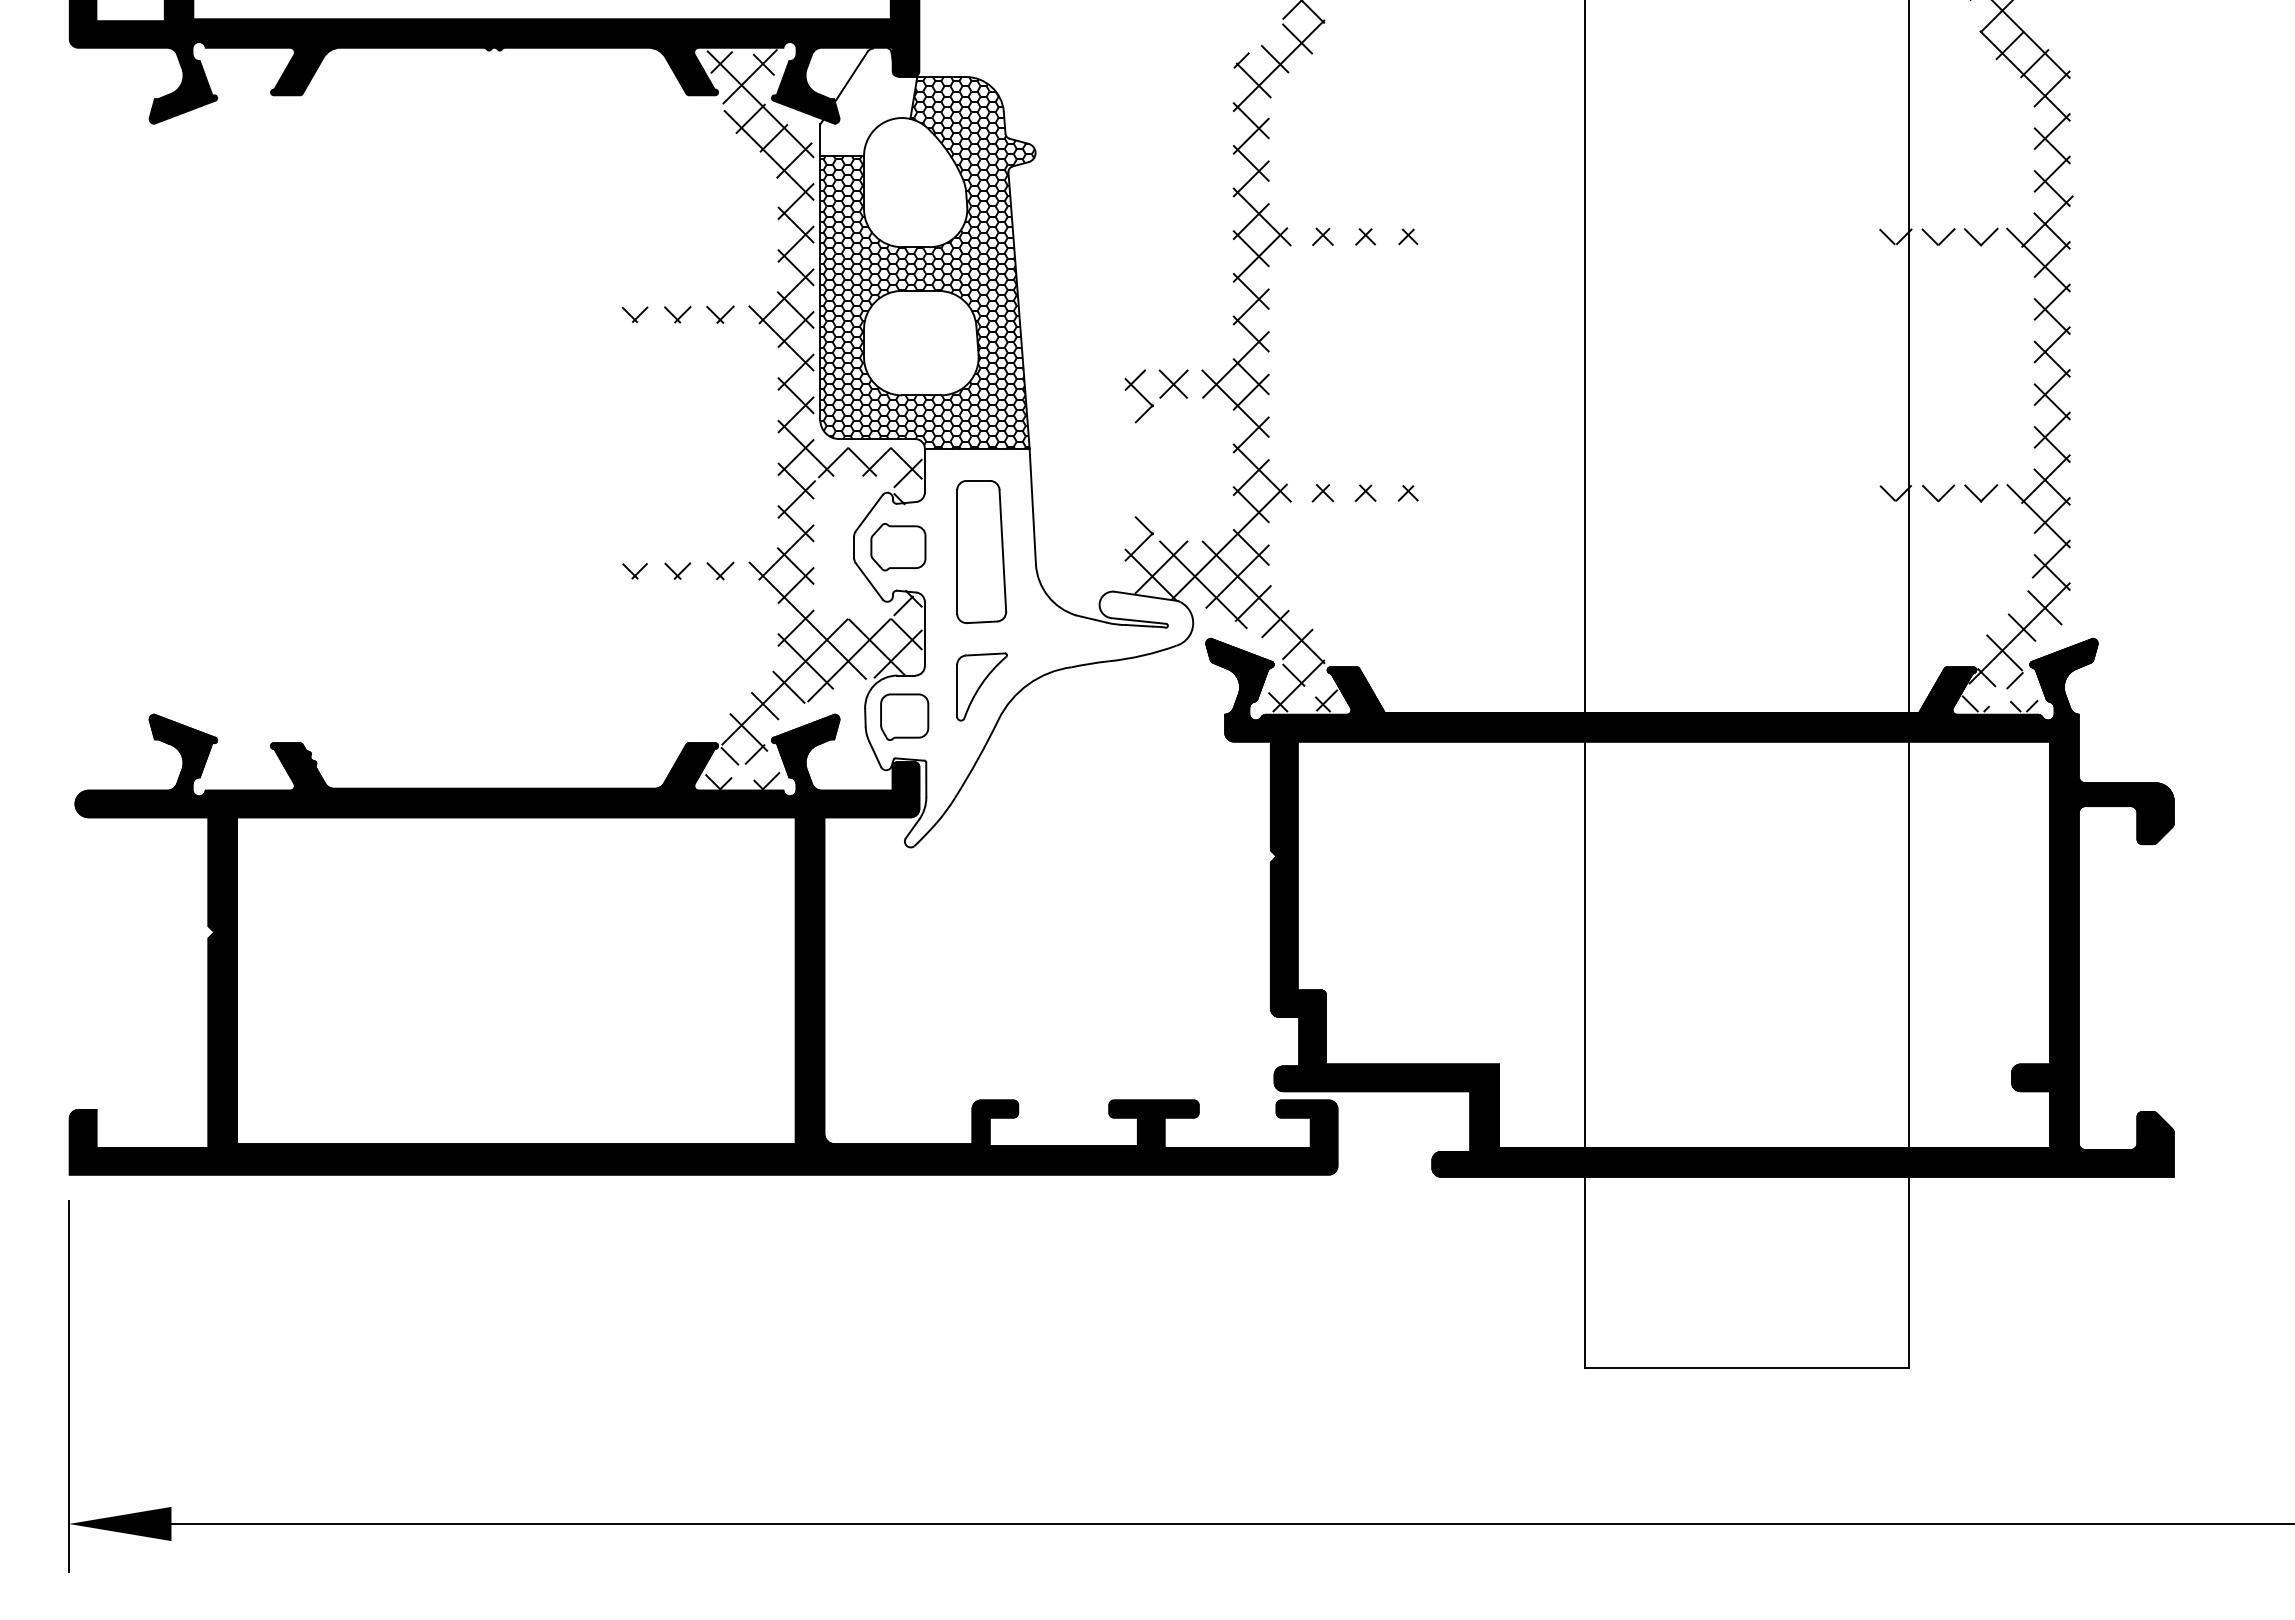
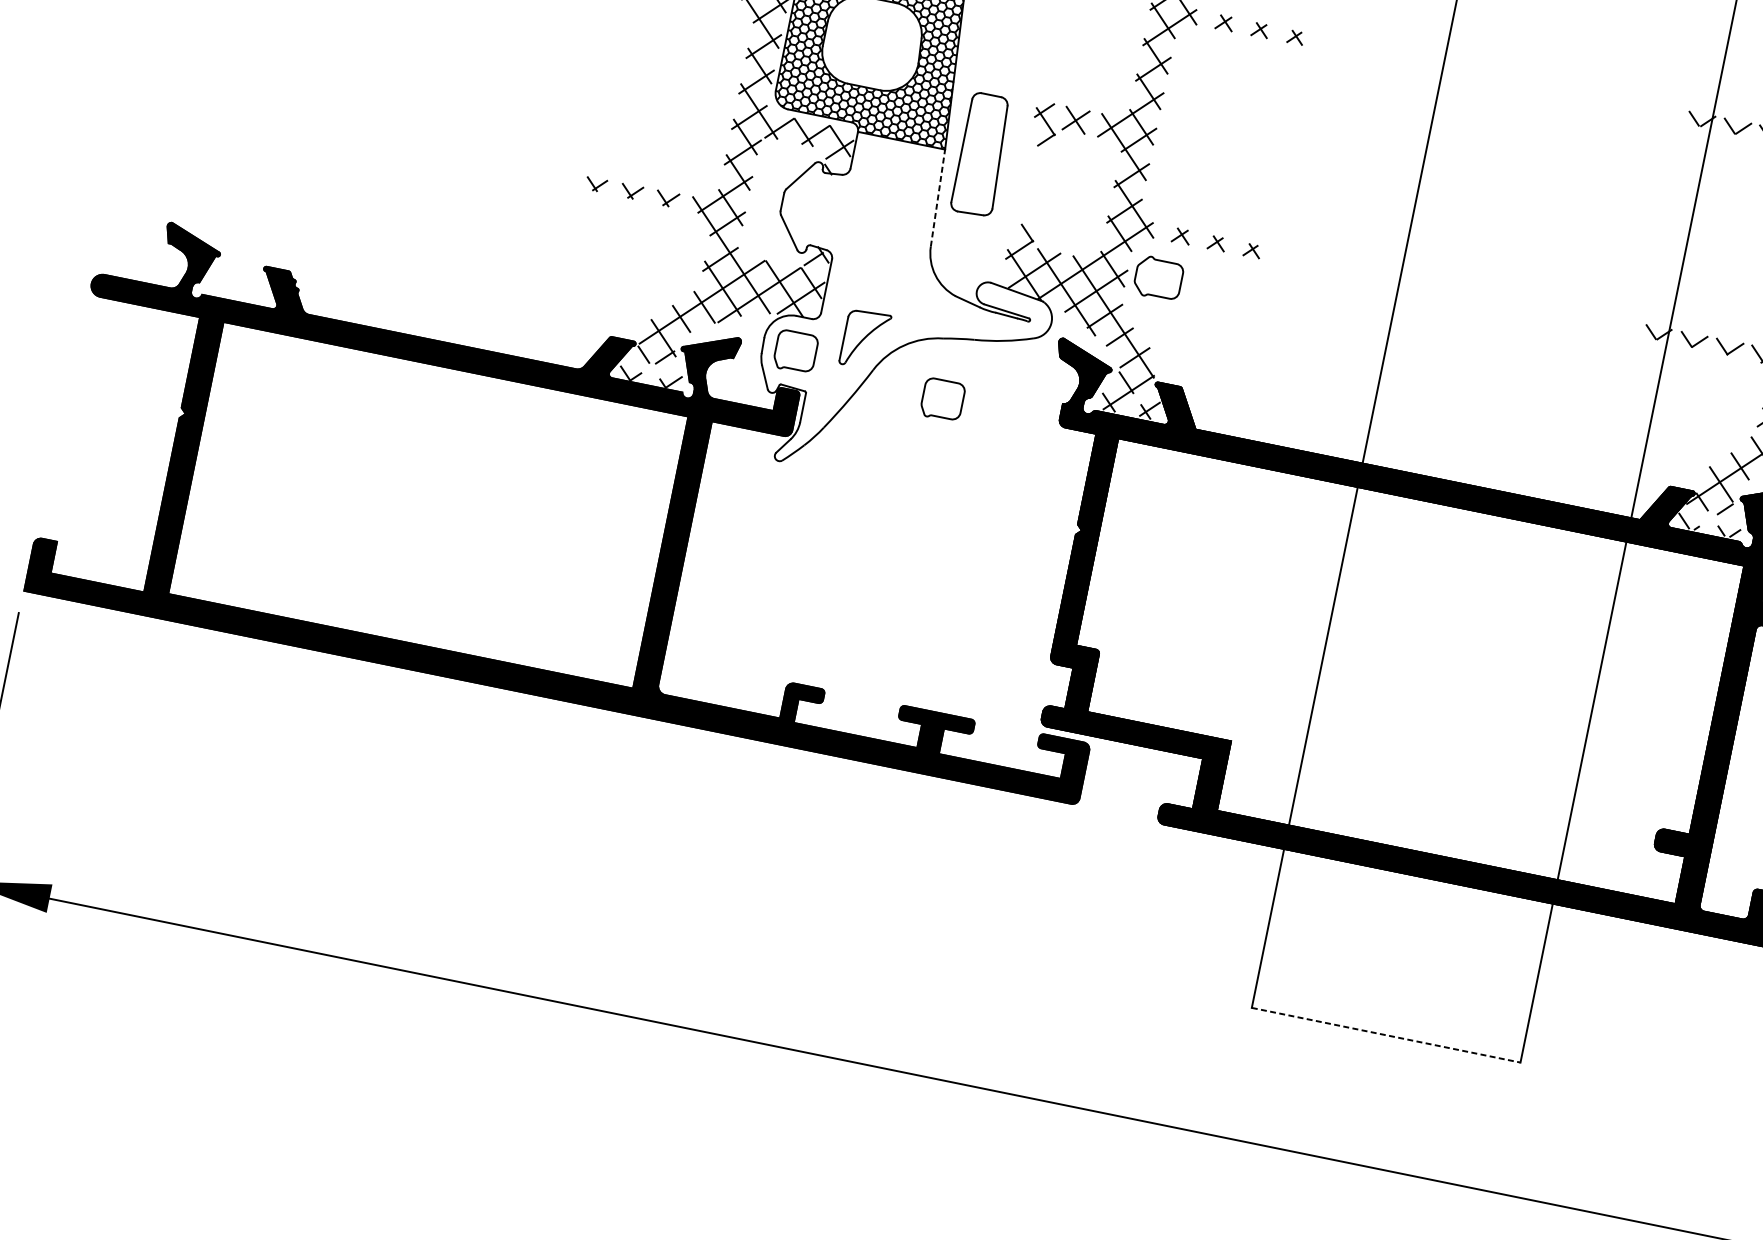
line: (1032, 506) -> (937, 198), solid -> dashed
part: (898, 547) -> (1158, 278), moved
part: (981, 552) -> (981, 155), moved
part: (1085, 737) -> (942, 399), added
line: (1746, 1367) -> (1385, 1035), solid -> dashed

